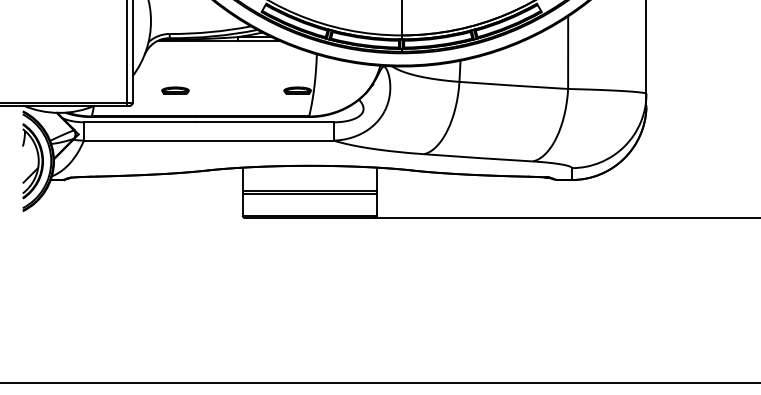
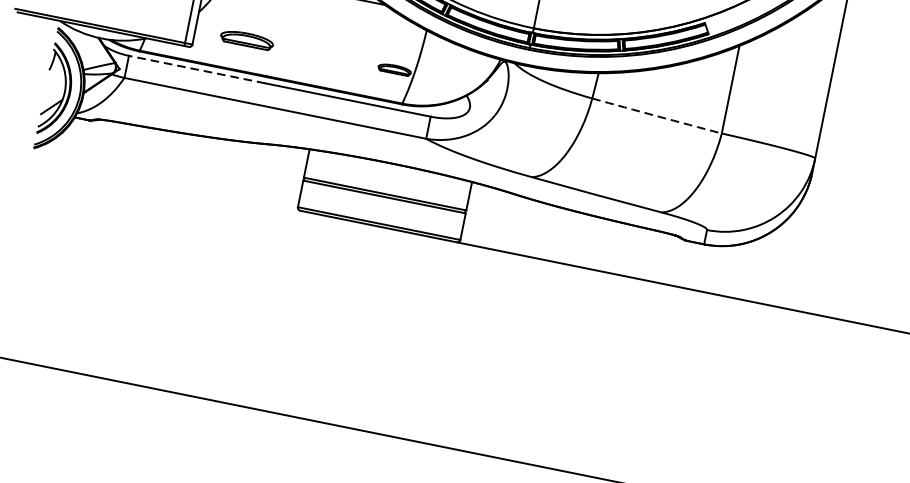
arc: (513, 85) -> (656, 115), solid -> dashed
part: (175, 90) -> (247, 39), size x1.6
line: (139, 122) -> (195, 69), solid -> dashed

